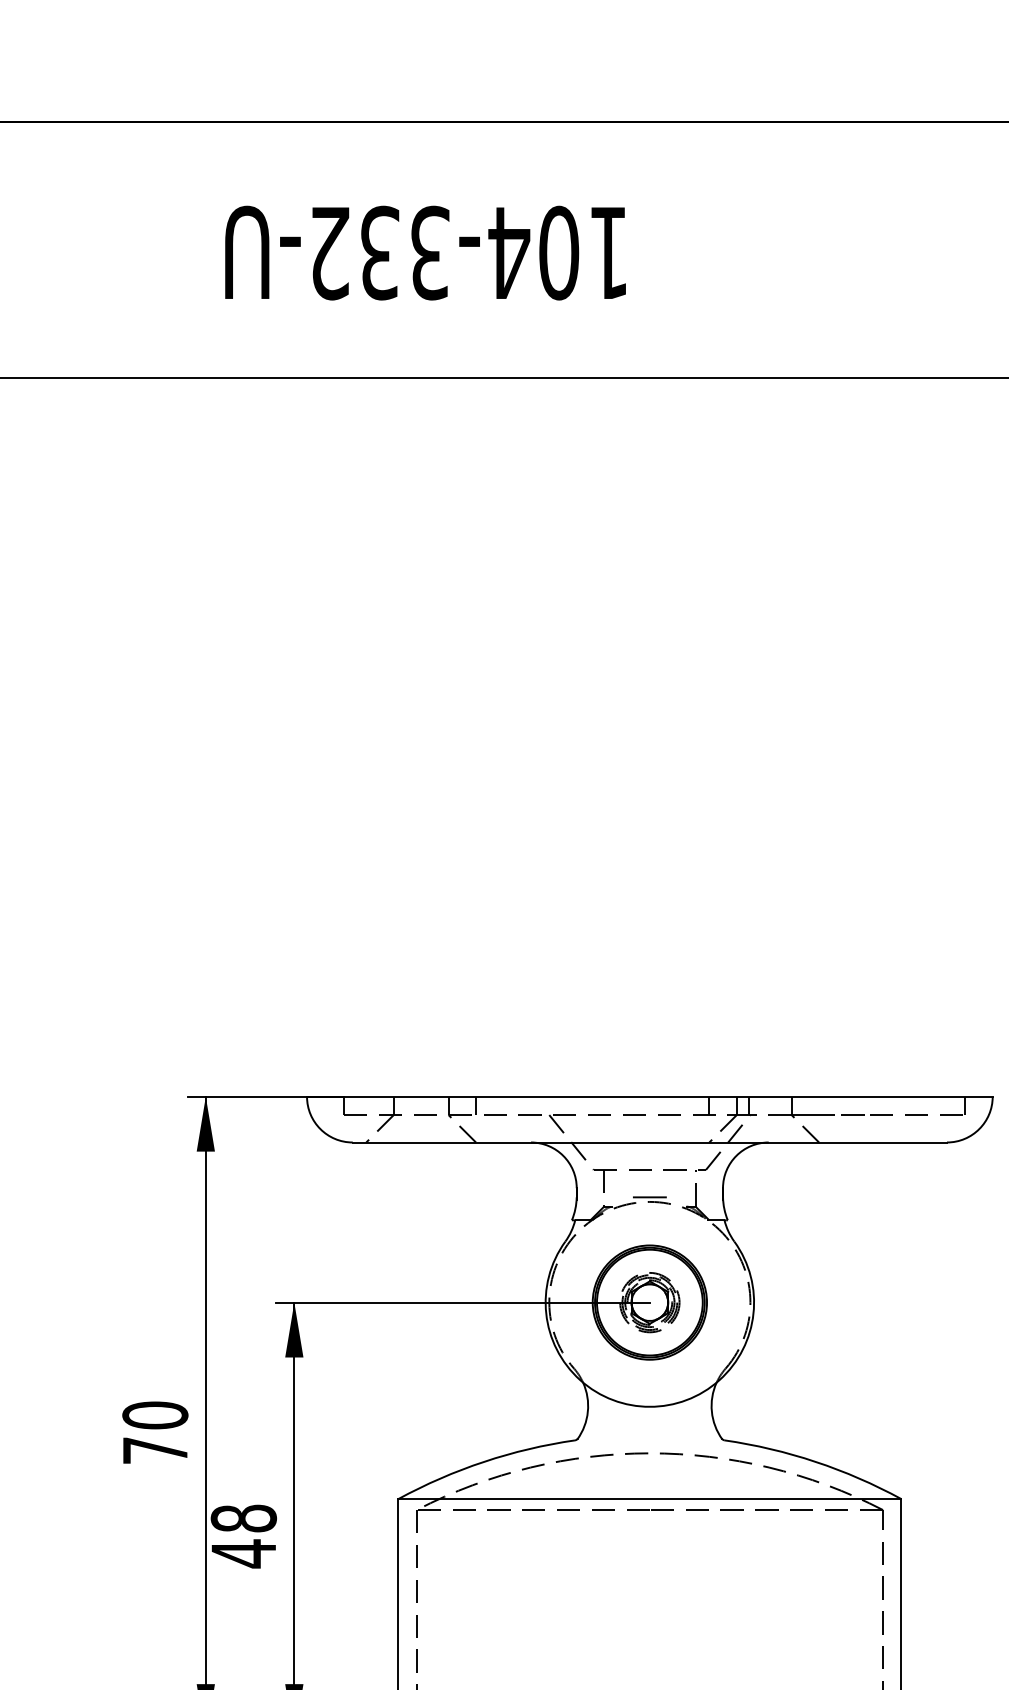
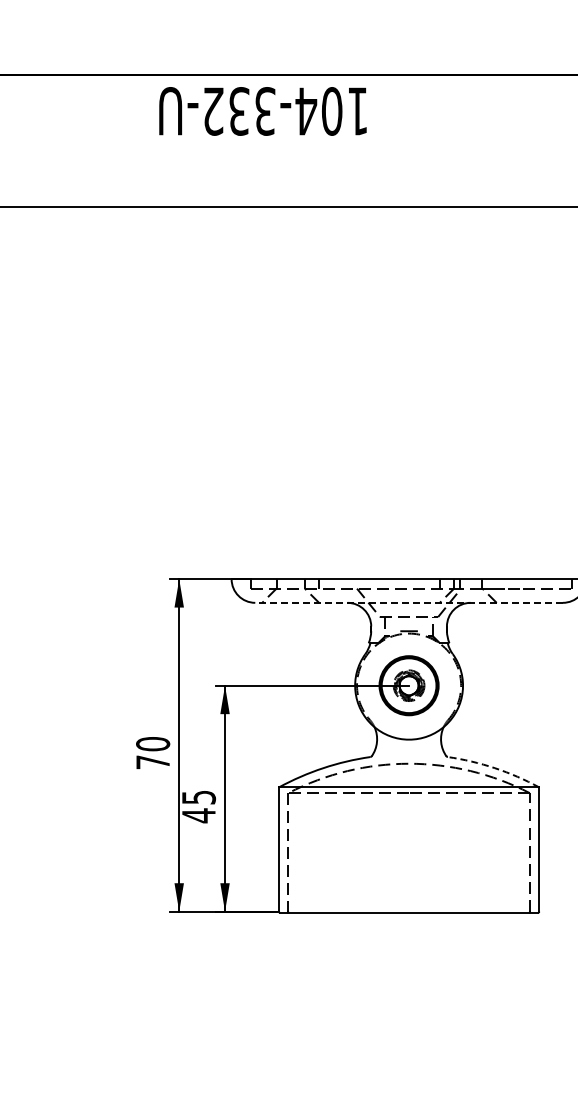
text: (424, 253) -> (262, 111), moved
line: (650, 1141) -> (409, 602), solid -> dashed
arc: (814, 1462) -> (494, 768), solid -> dashed
text: (243, 1518) -> (198, 797), 48 -> 45

